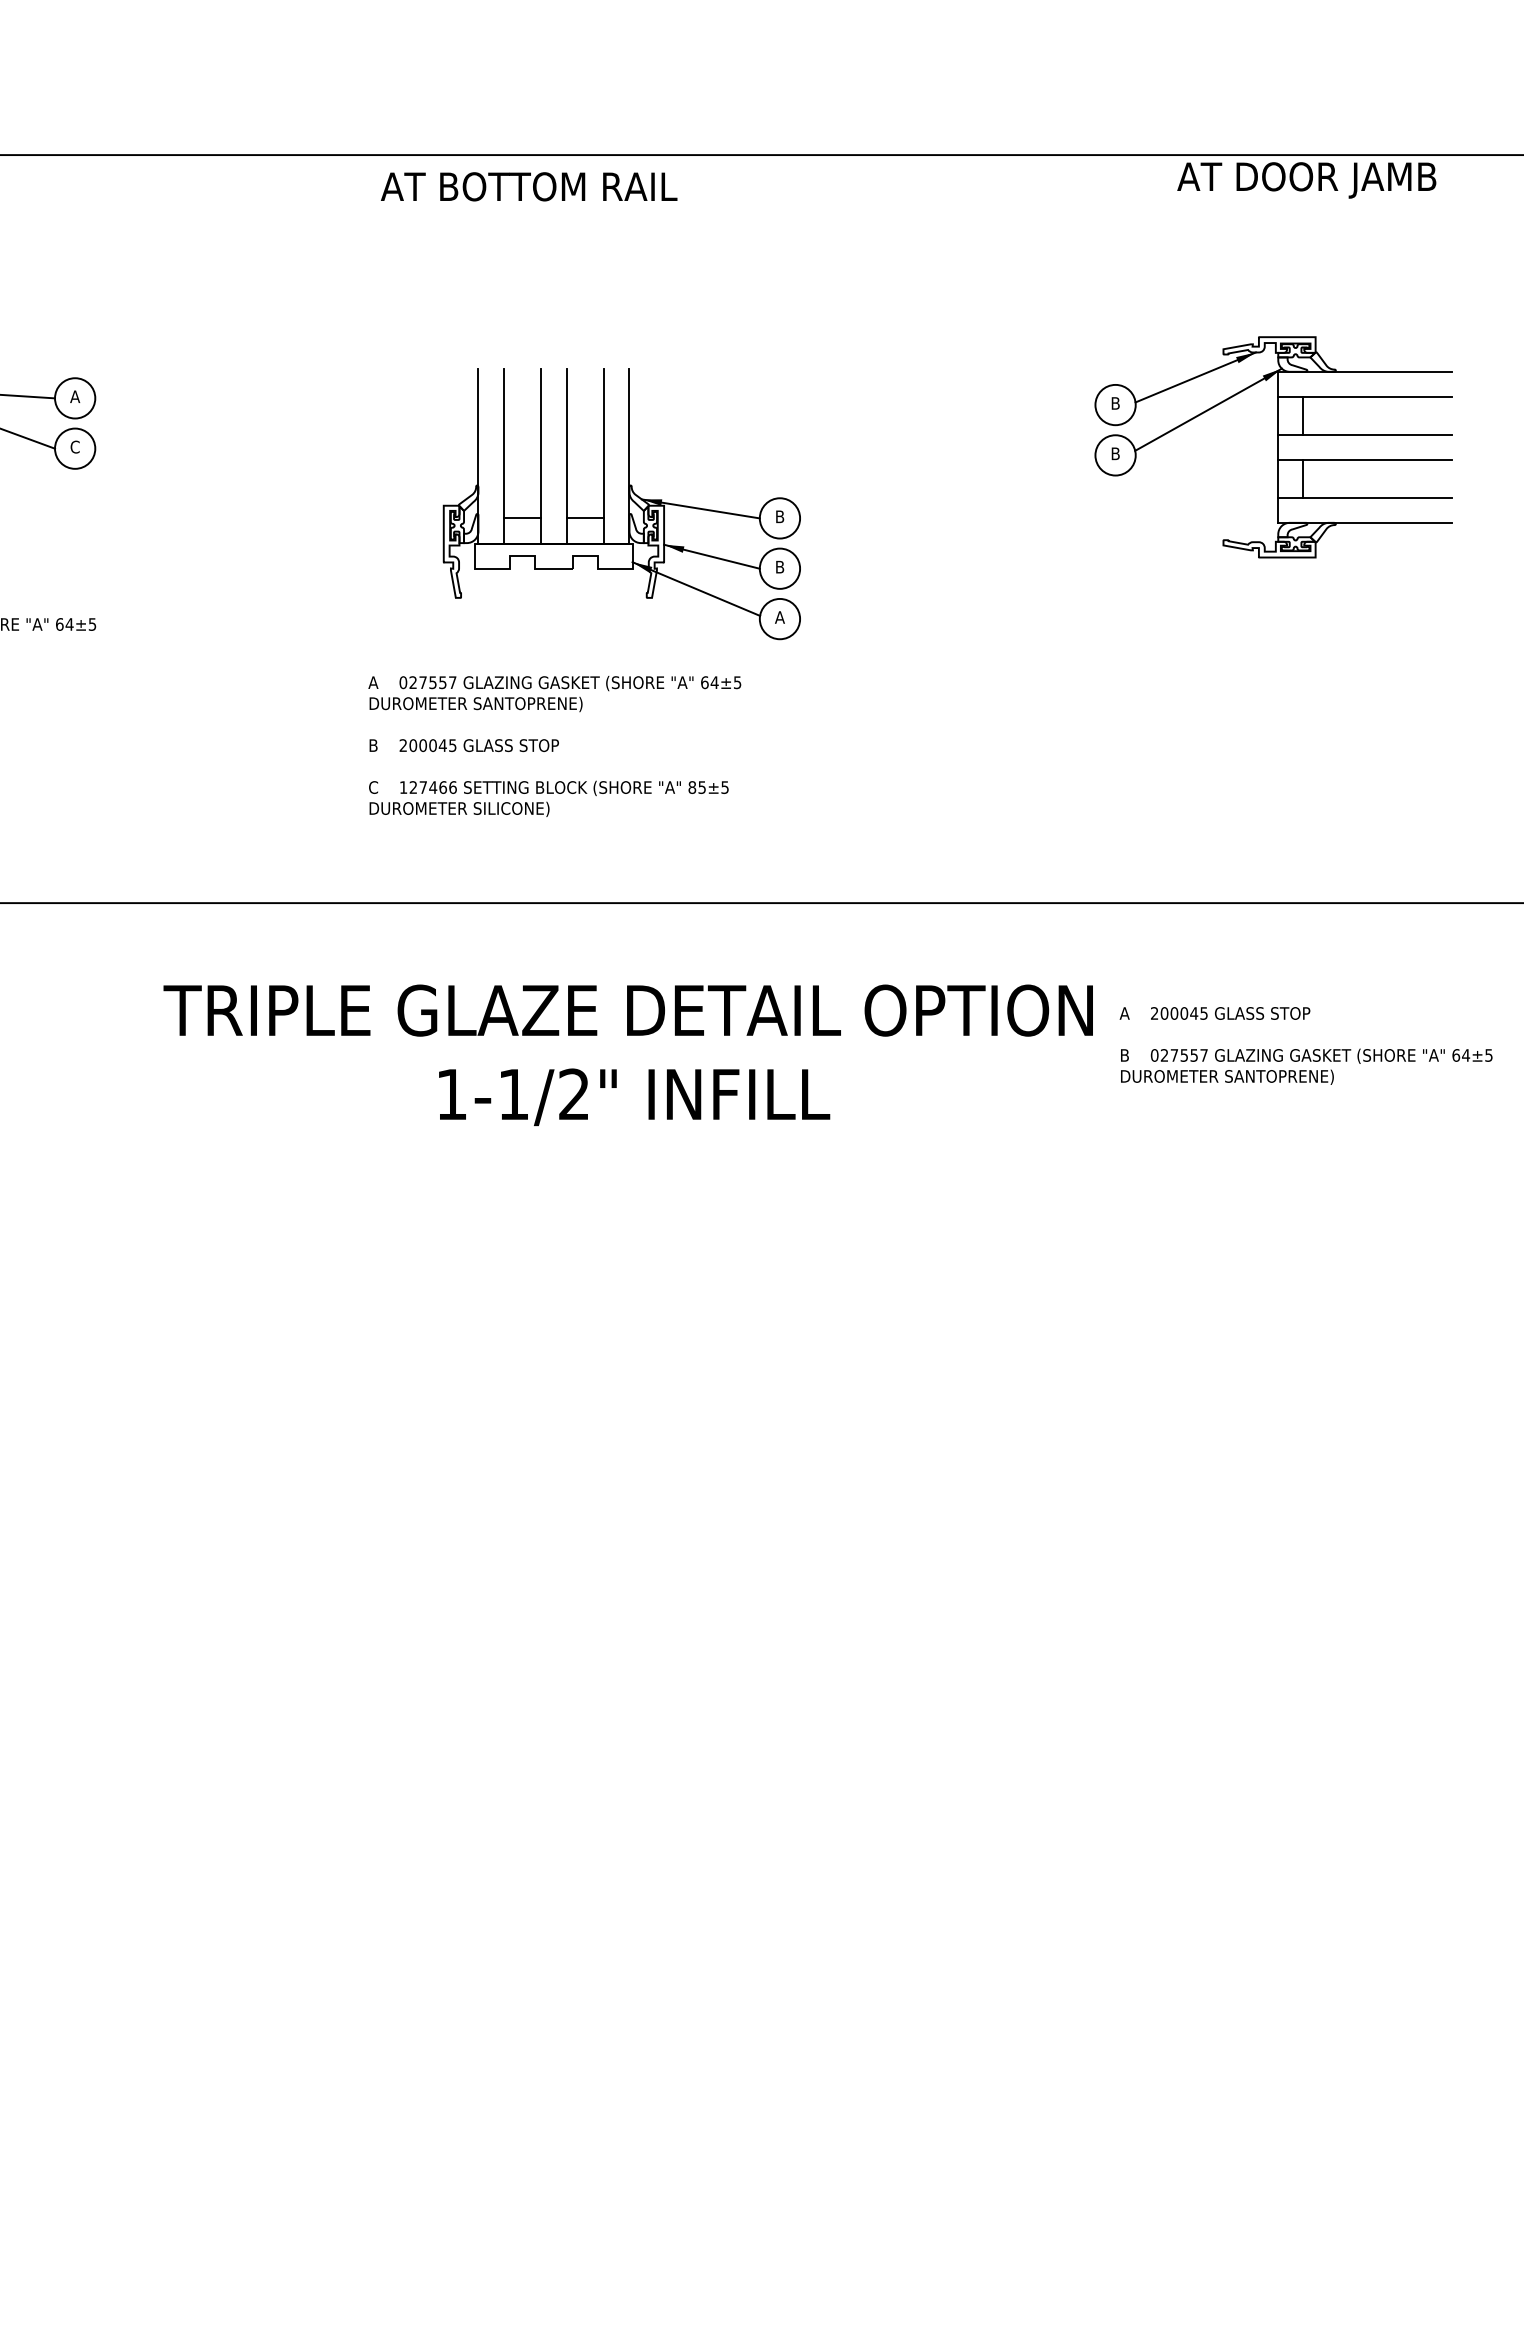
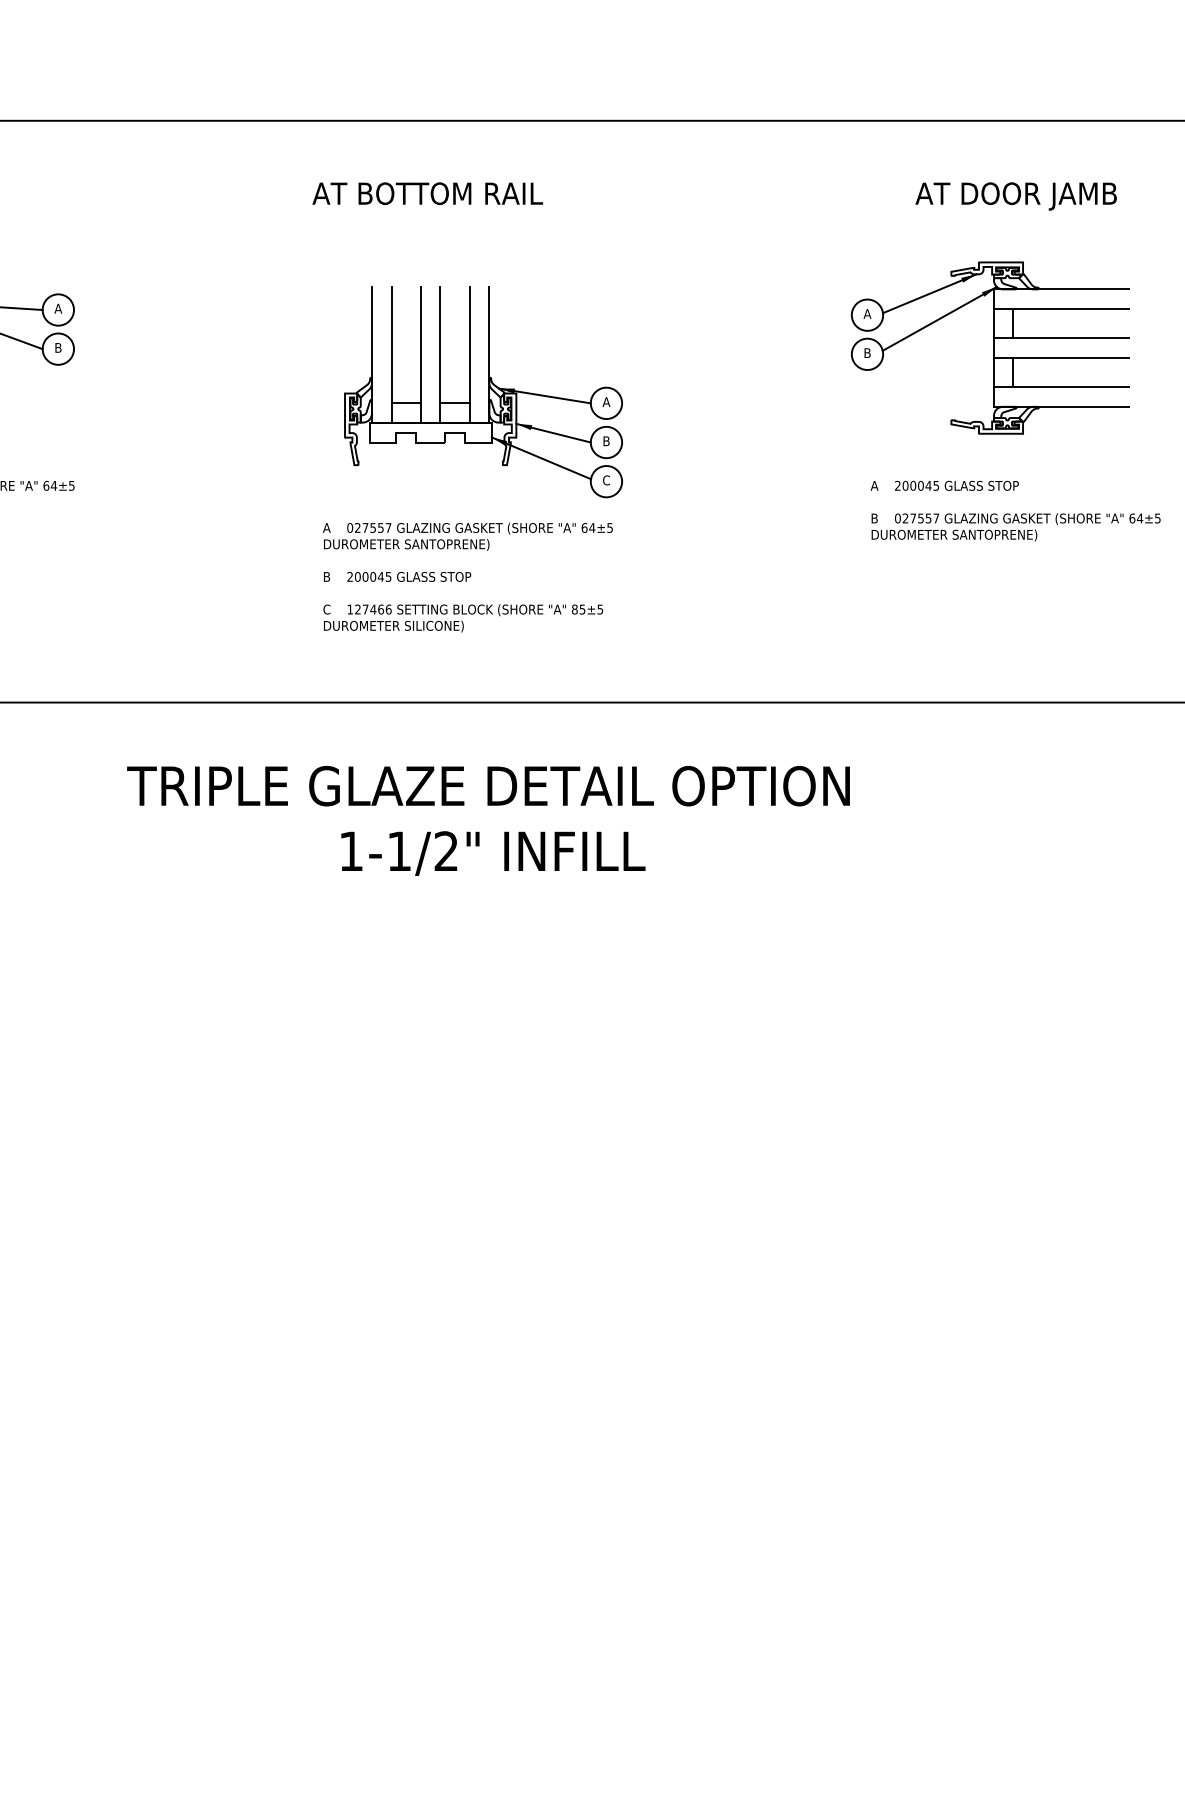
text: (1306, 180) -> (1015, 196), moved
text: (528, 186) -> (427, 193), moved
text: (1115, 403) -> (867, 314), B -> A
text: (74, 446) -> (57, 347), C -> B
text: (779, 516) -> (606, 401), B -> A
text: (779, 617) -> (606, 480), A -> C
text: (554, 746) -> (467, 577), moved
text: (1305, 1045) -> (1015, 510), moved

